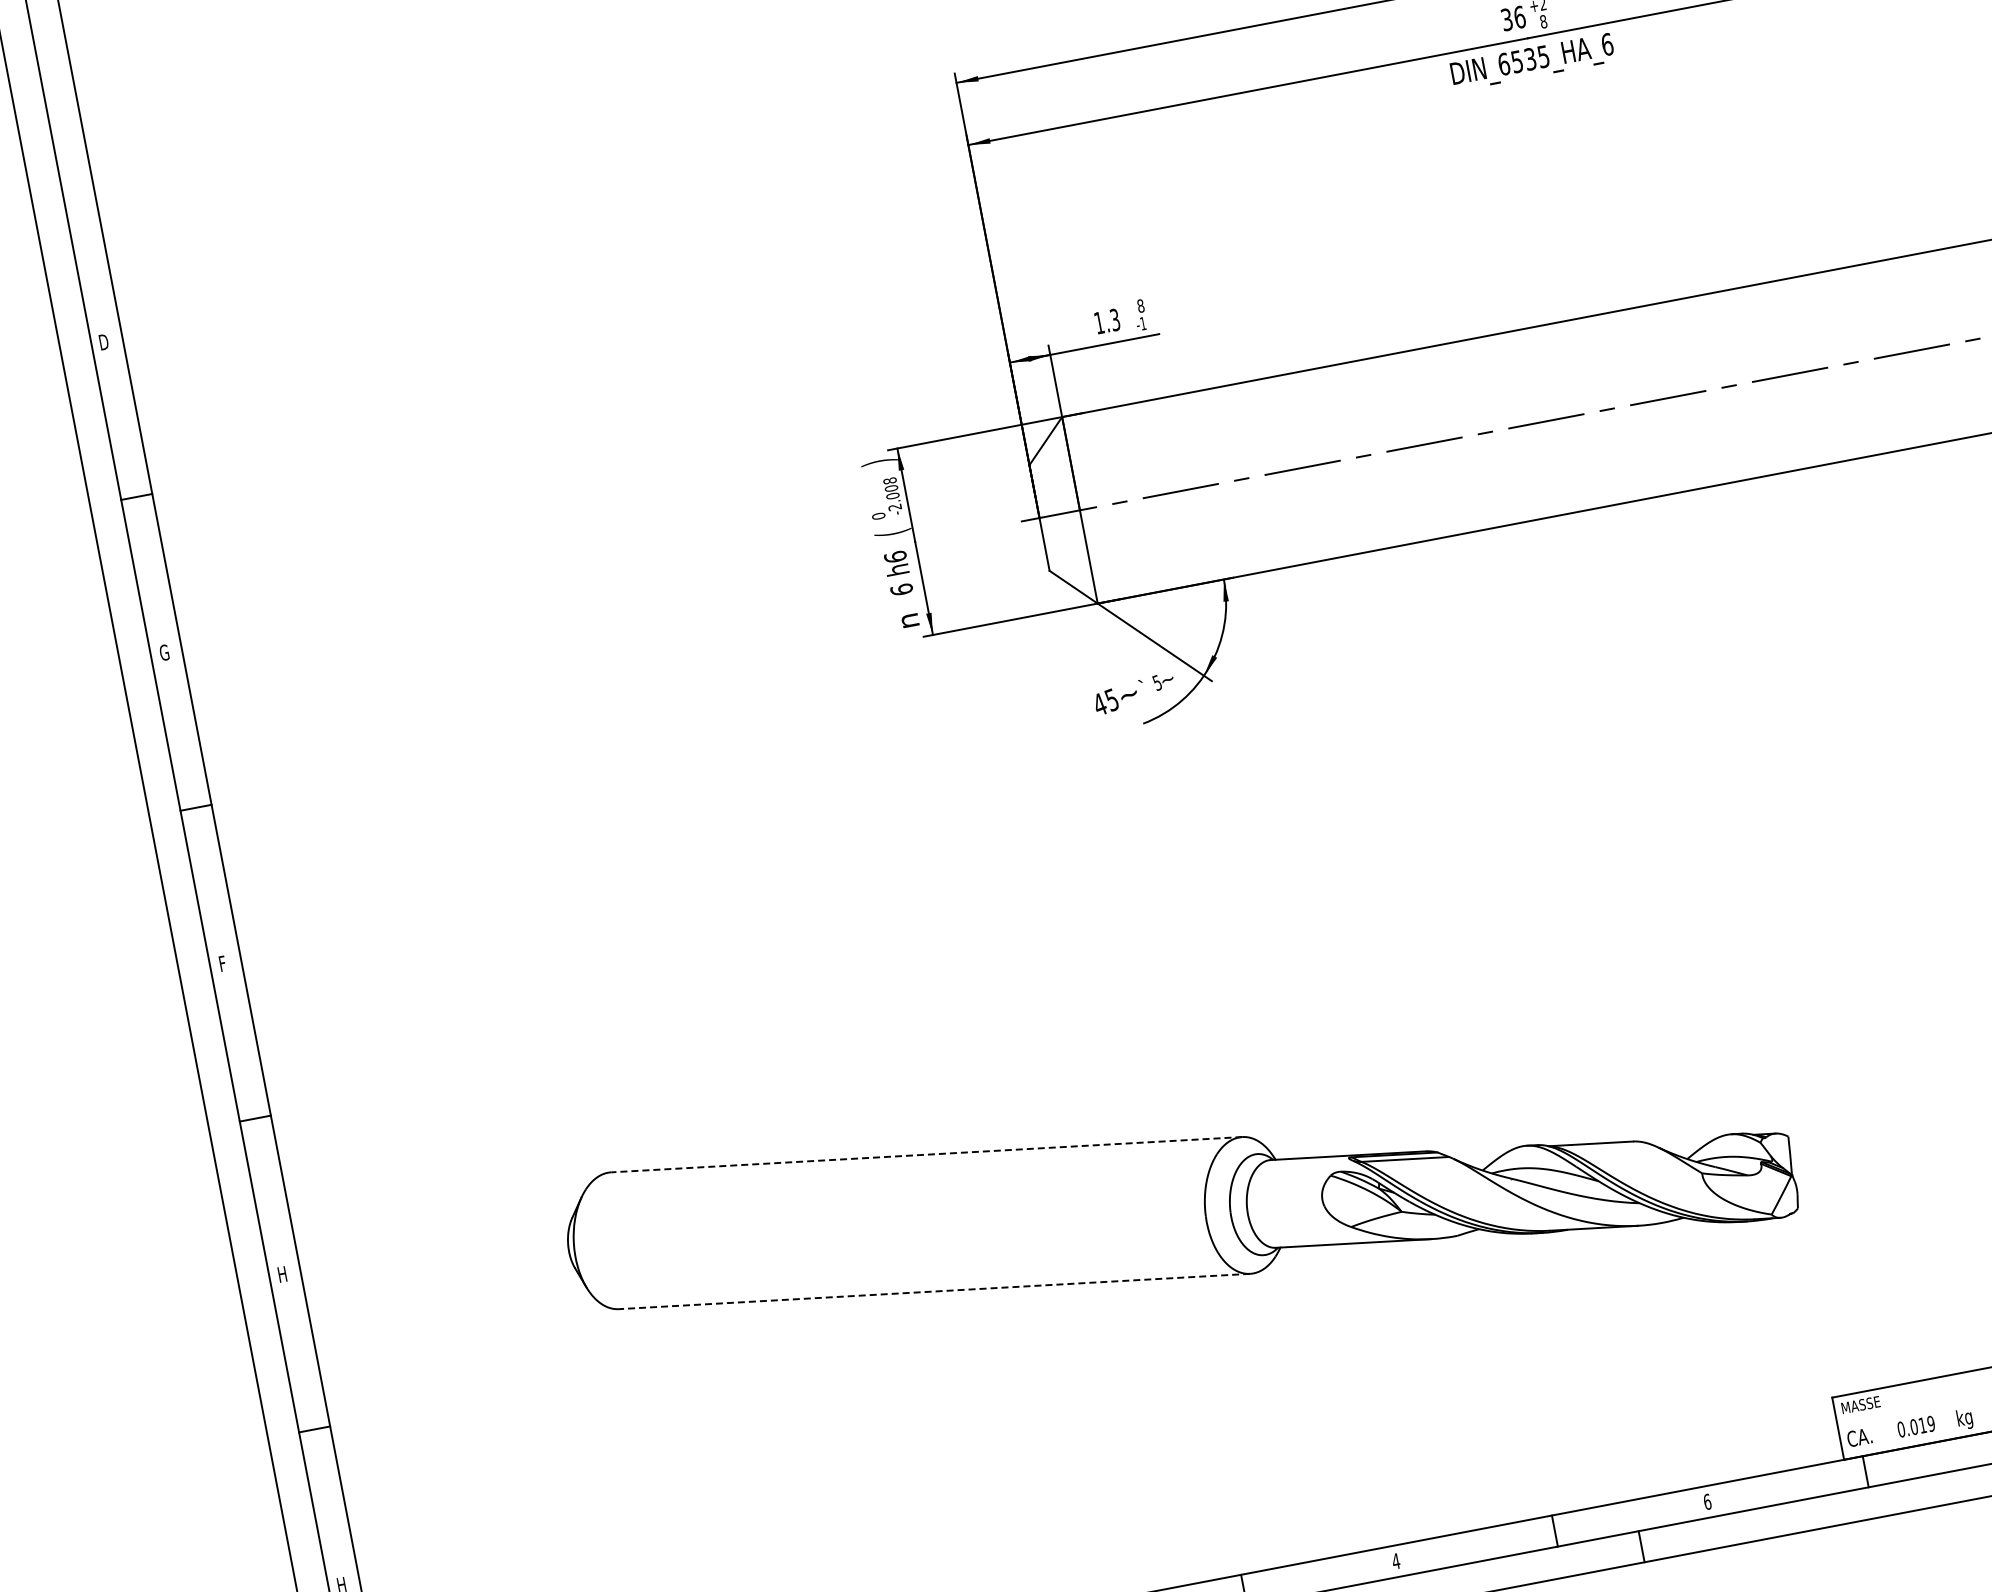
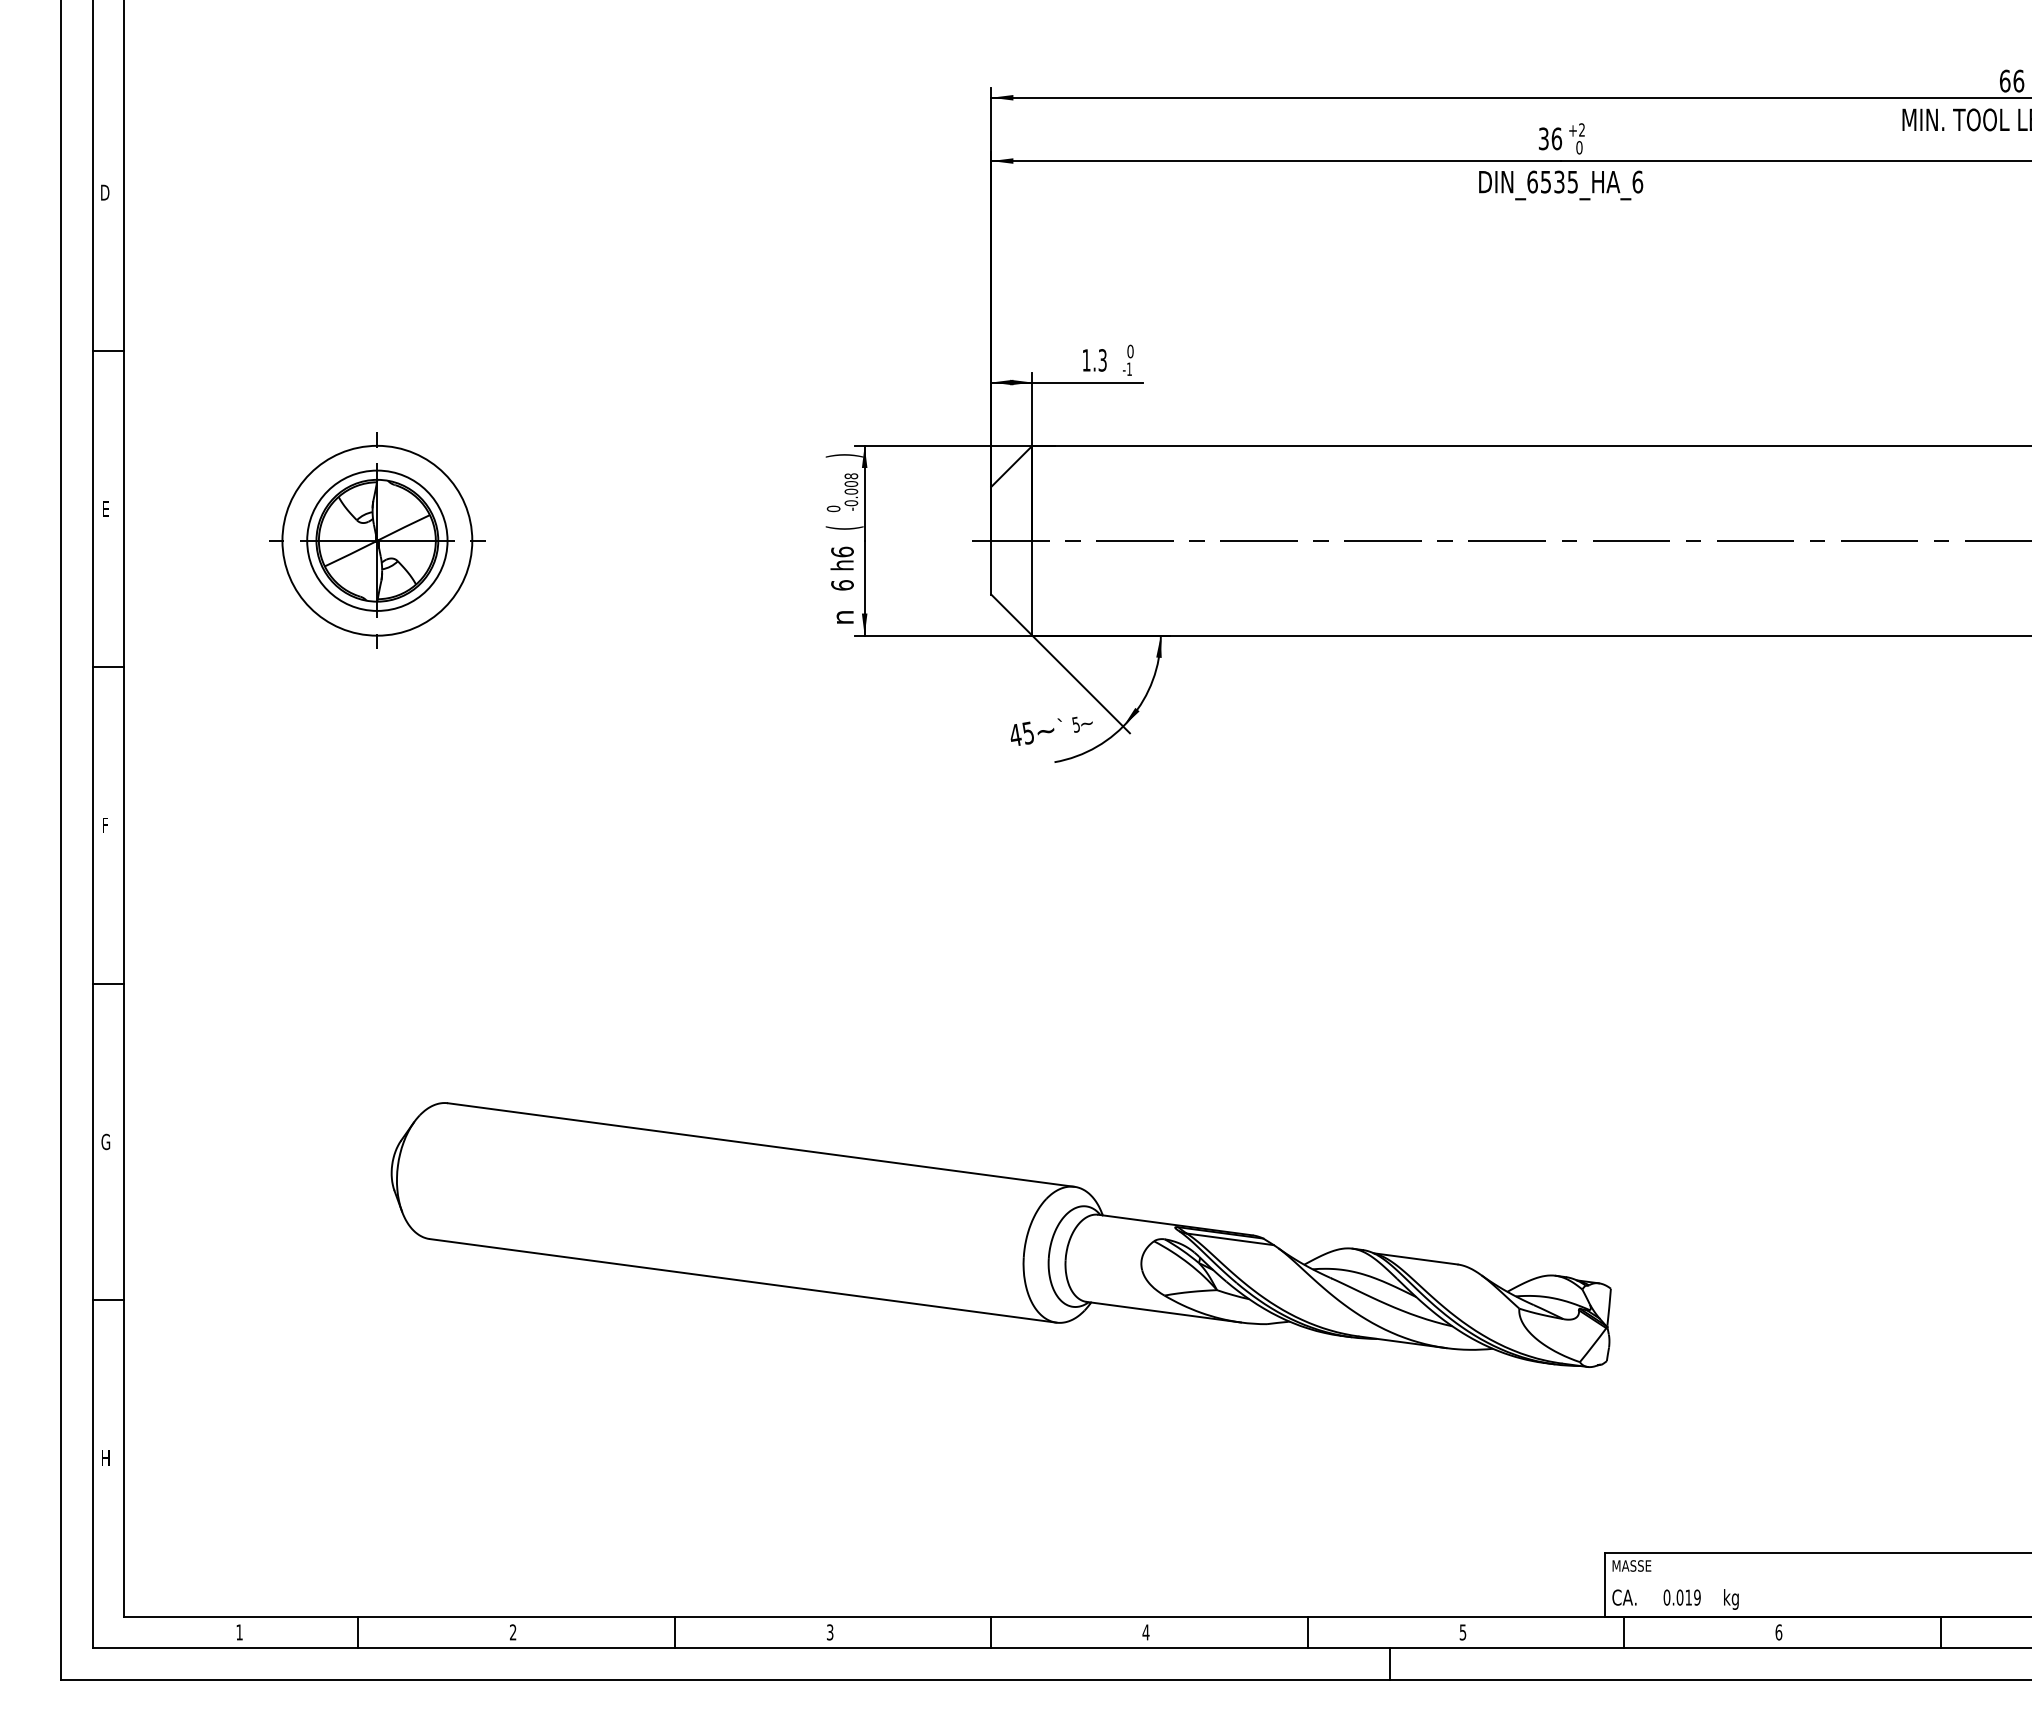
text: (1543, 21) -> (1579, 147), 8 -> 0
text: (1140, 306) -> (1130, 351), 8 -> 0
text: (895, 507) -> (851, 503), -2.008 -> -0.008
part: (436, 632) -> (377, 540), added
text: (164, 653) -> (106, 509), G -> E
line: (926, 1154) -> (760, 1144), dashed -> solid
text: (282, 1274) -> (105, 1141), H -> G
line: (933, 1291) -> (742, 1280), dashed -> solid
text: (1707, 1502) -> (1462, 1632), 6 -> 5

